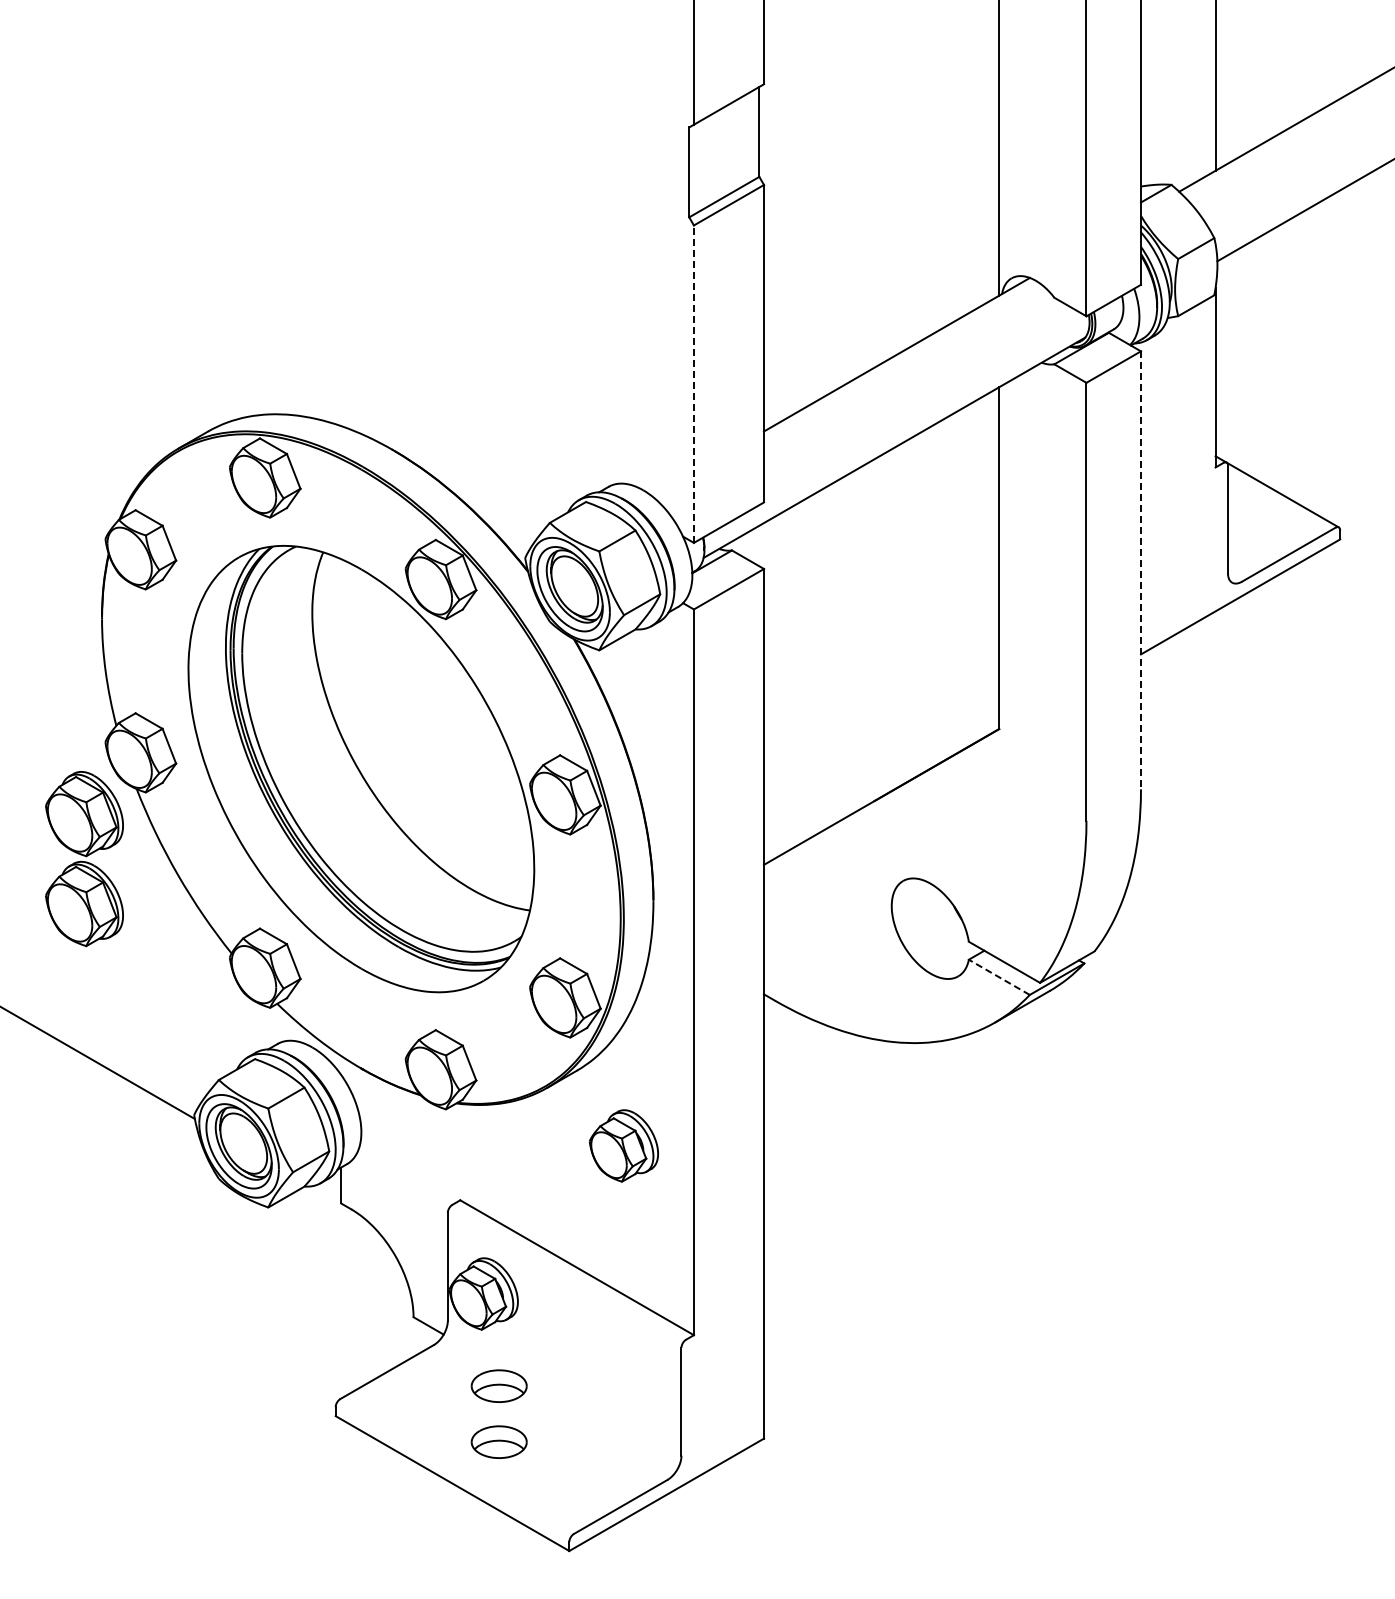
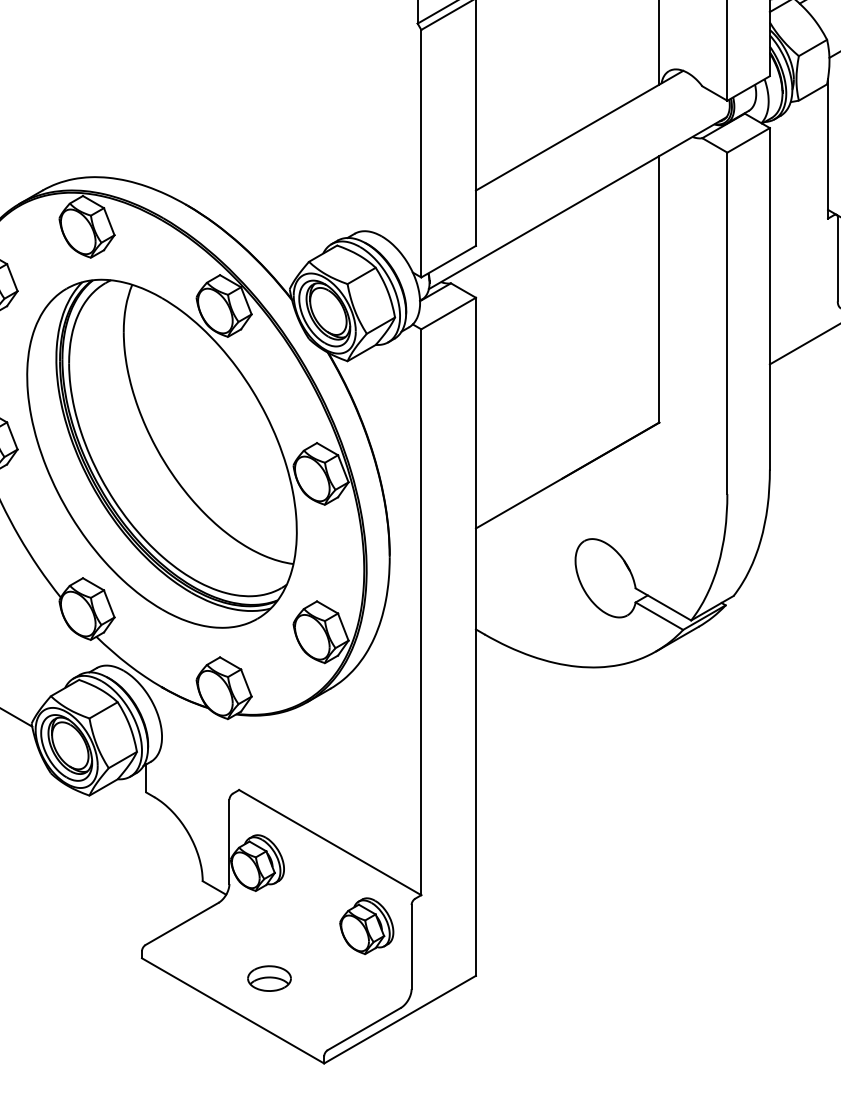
line: (693, 384) -> (420, 153), dashed -> solid
line: (1140, 570) -> (769, 298), dashed -> solid
line: (998, 977) -> (658, 616), dashed -> solid
part: (623, 1145) -> (366, 925), moved
part: (498, 1385) -> (268, 934), removed

